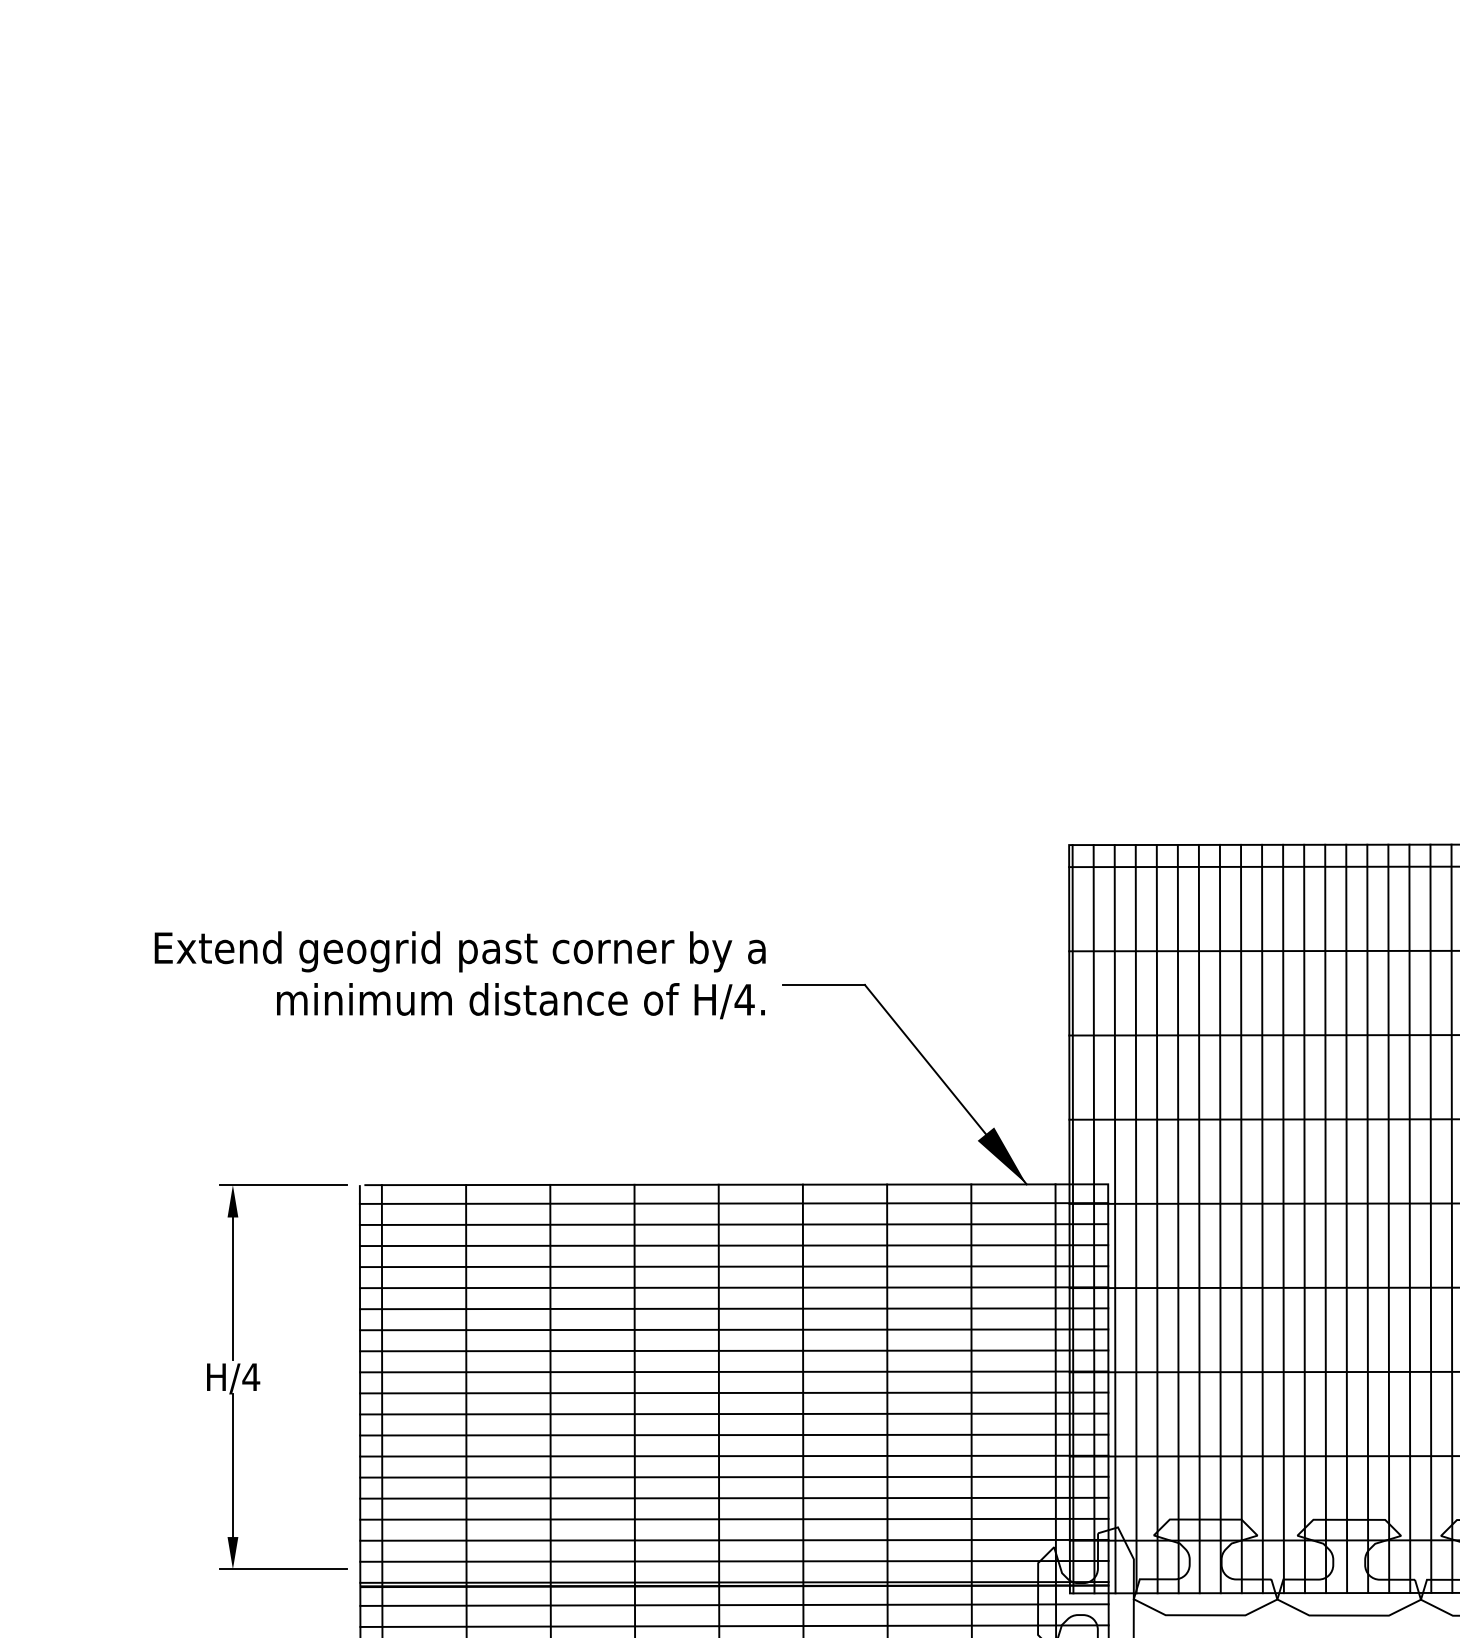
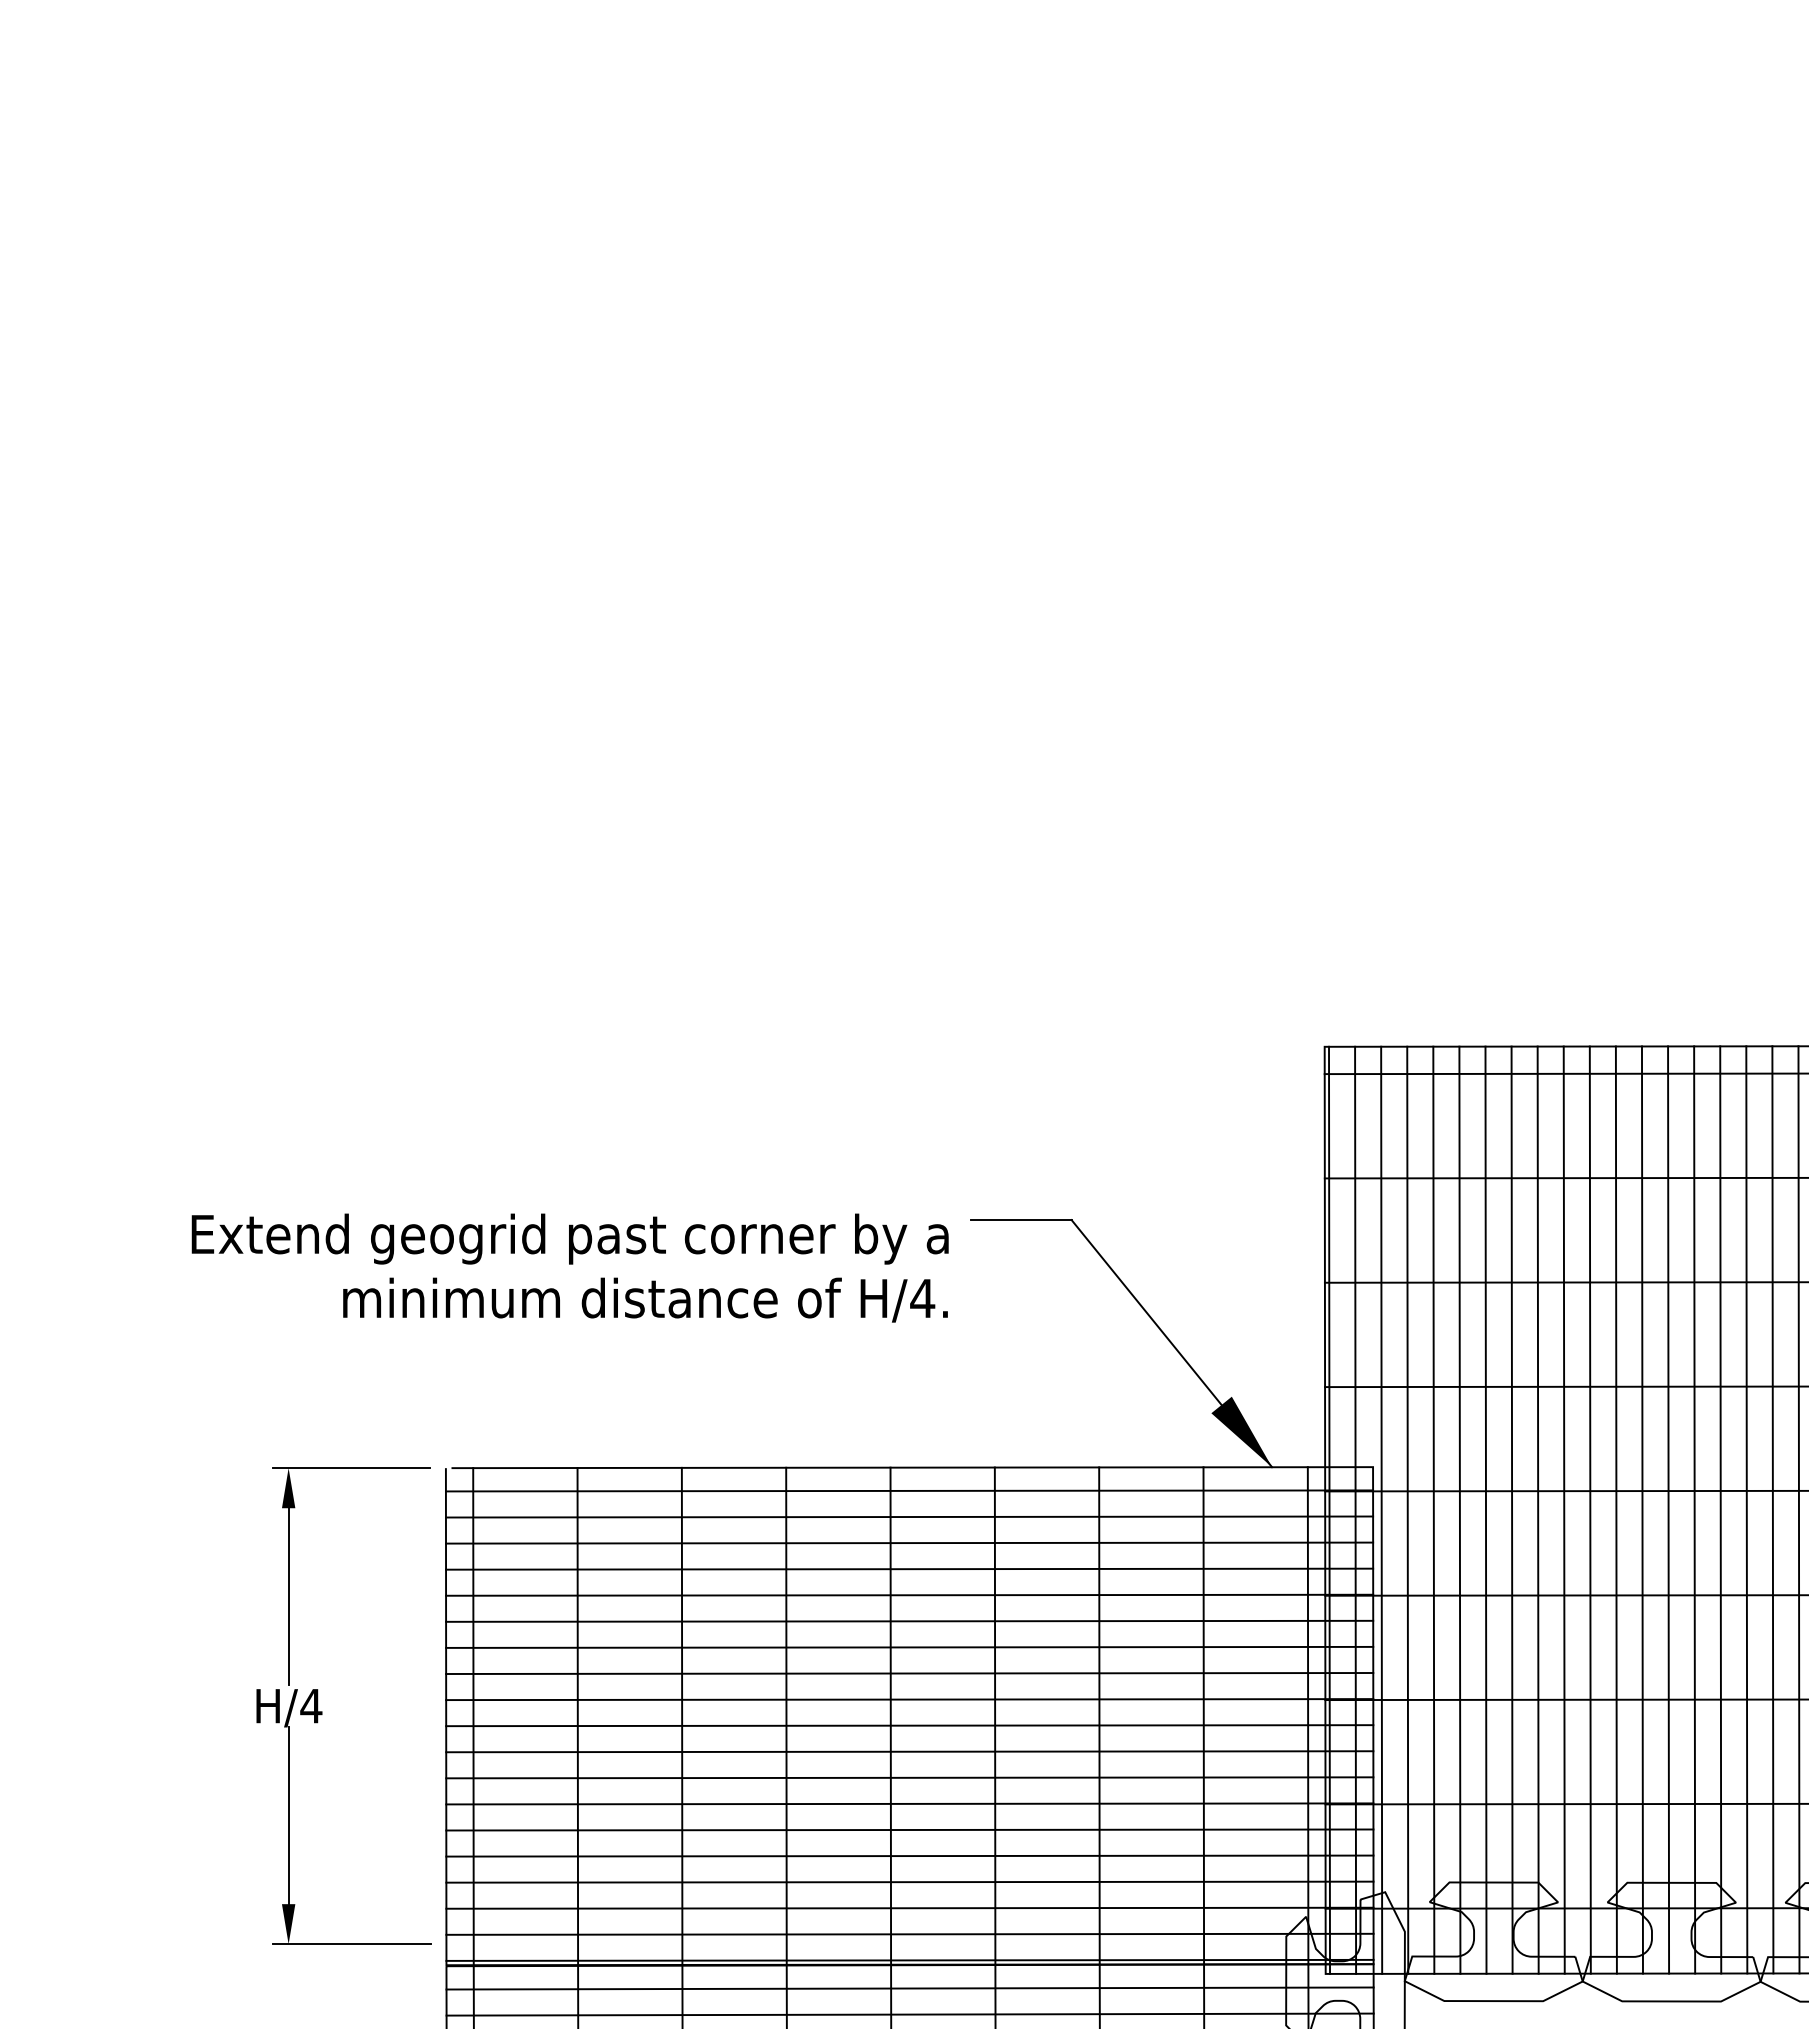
text: (459, 974) -> (569, 1267), moved

